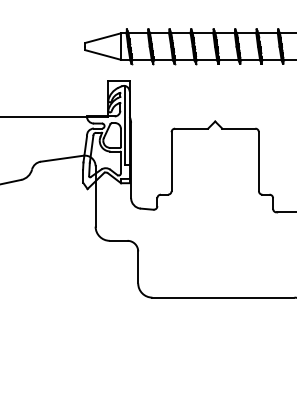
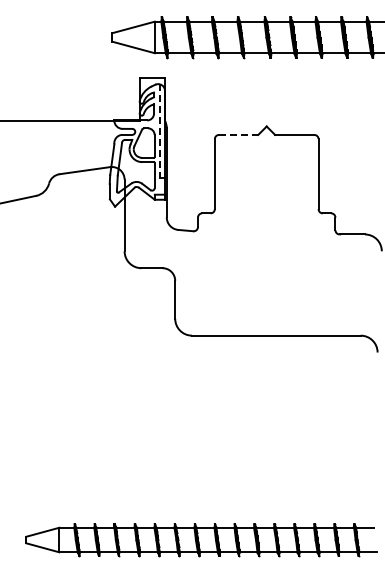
line: (124, 125) -> (159, 131), solid -> dashed
line: (191, 128) -> (238, 134), solid -> dashed

